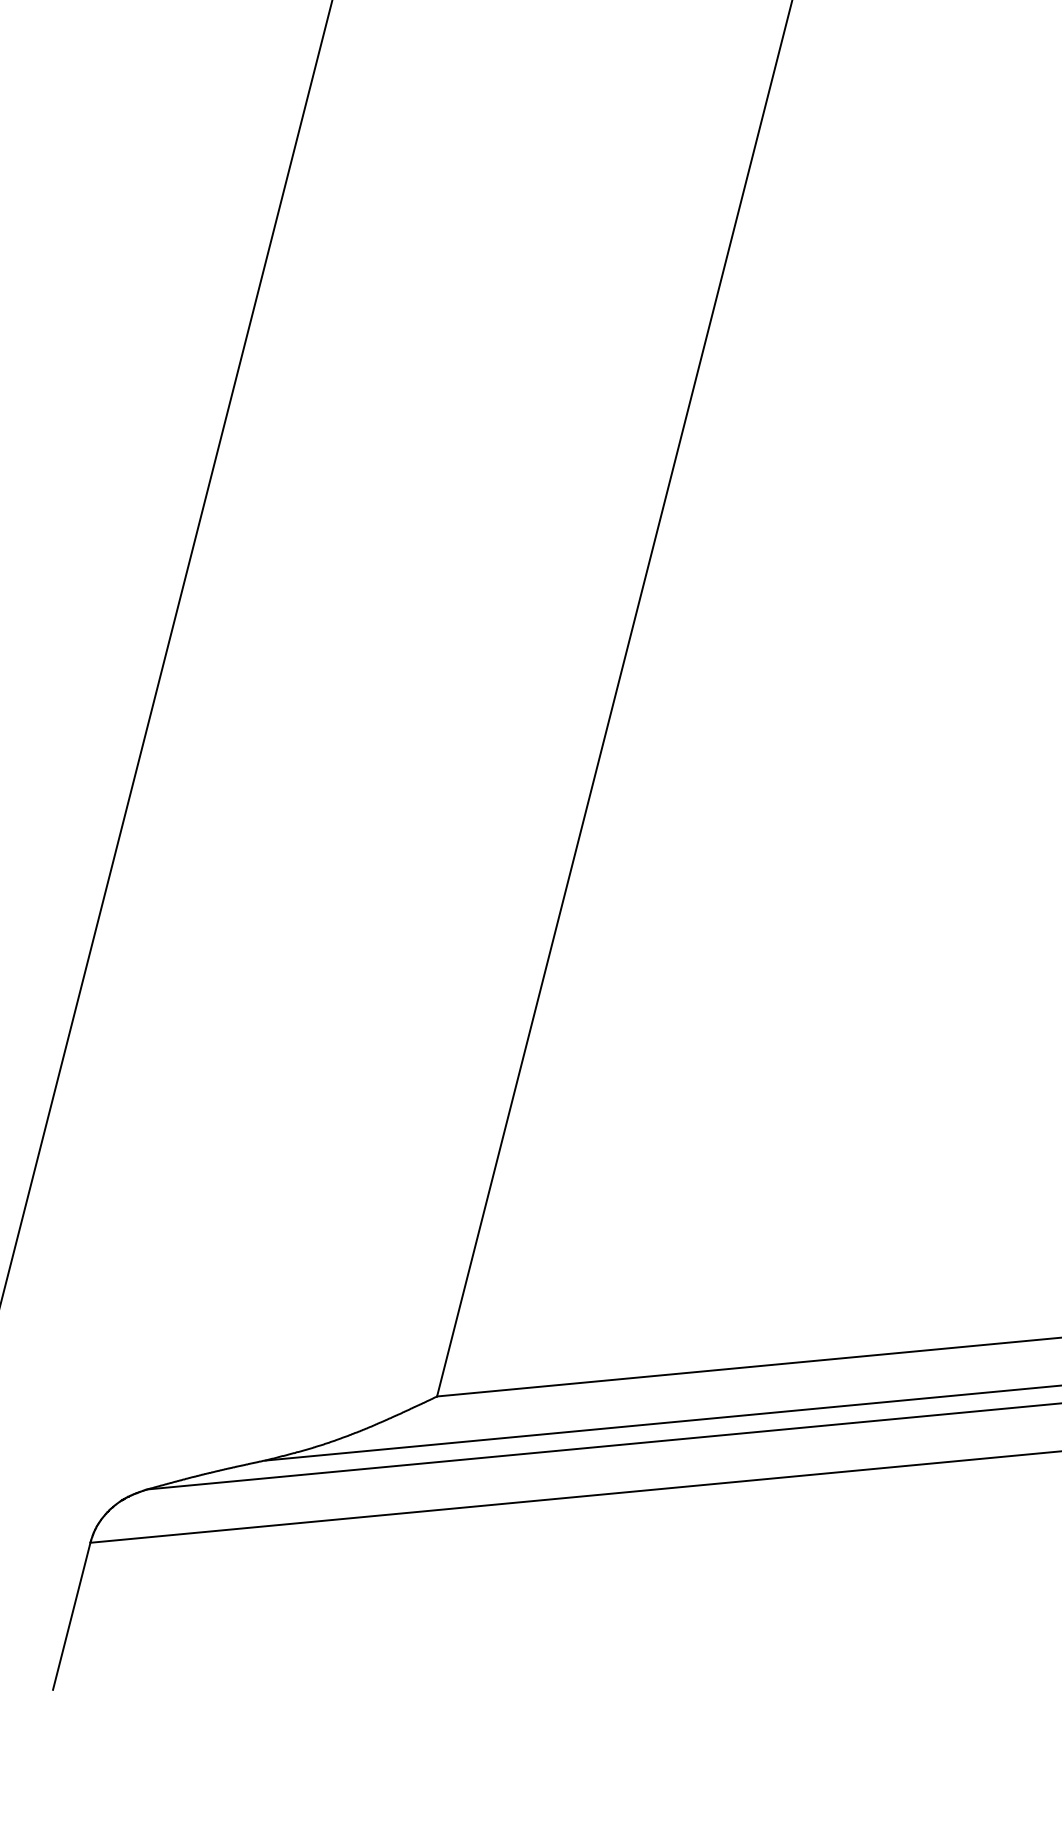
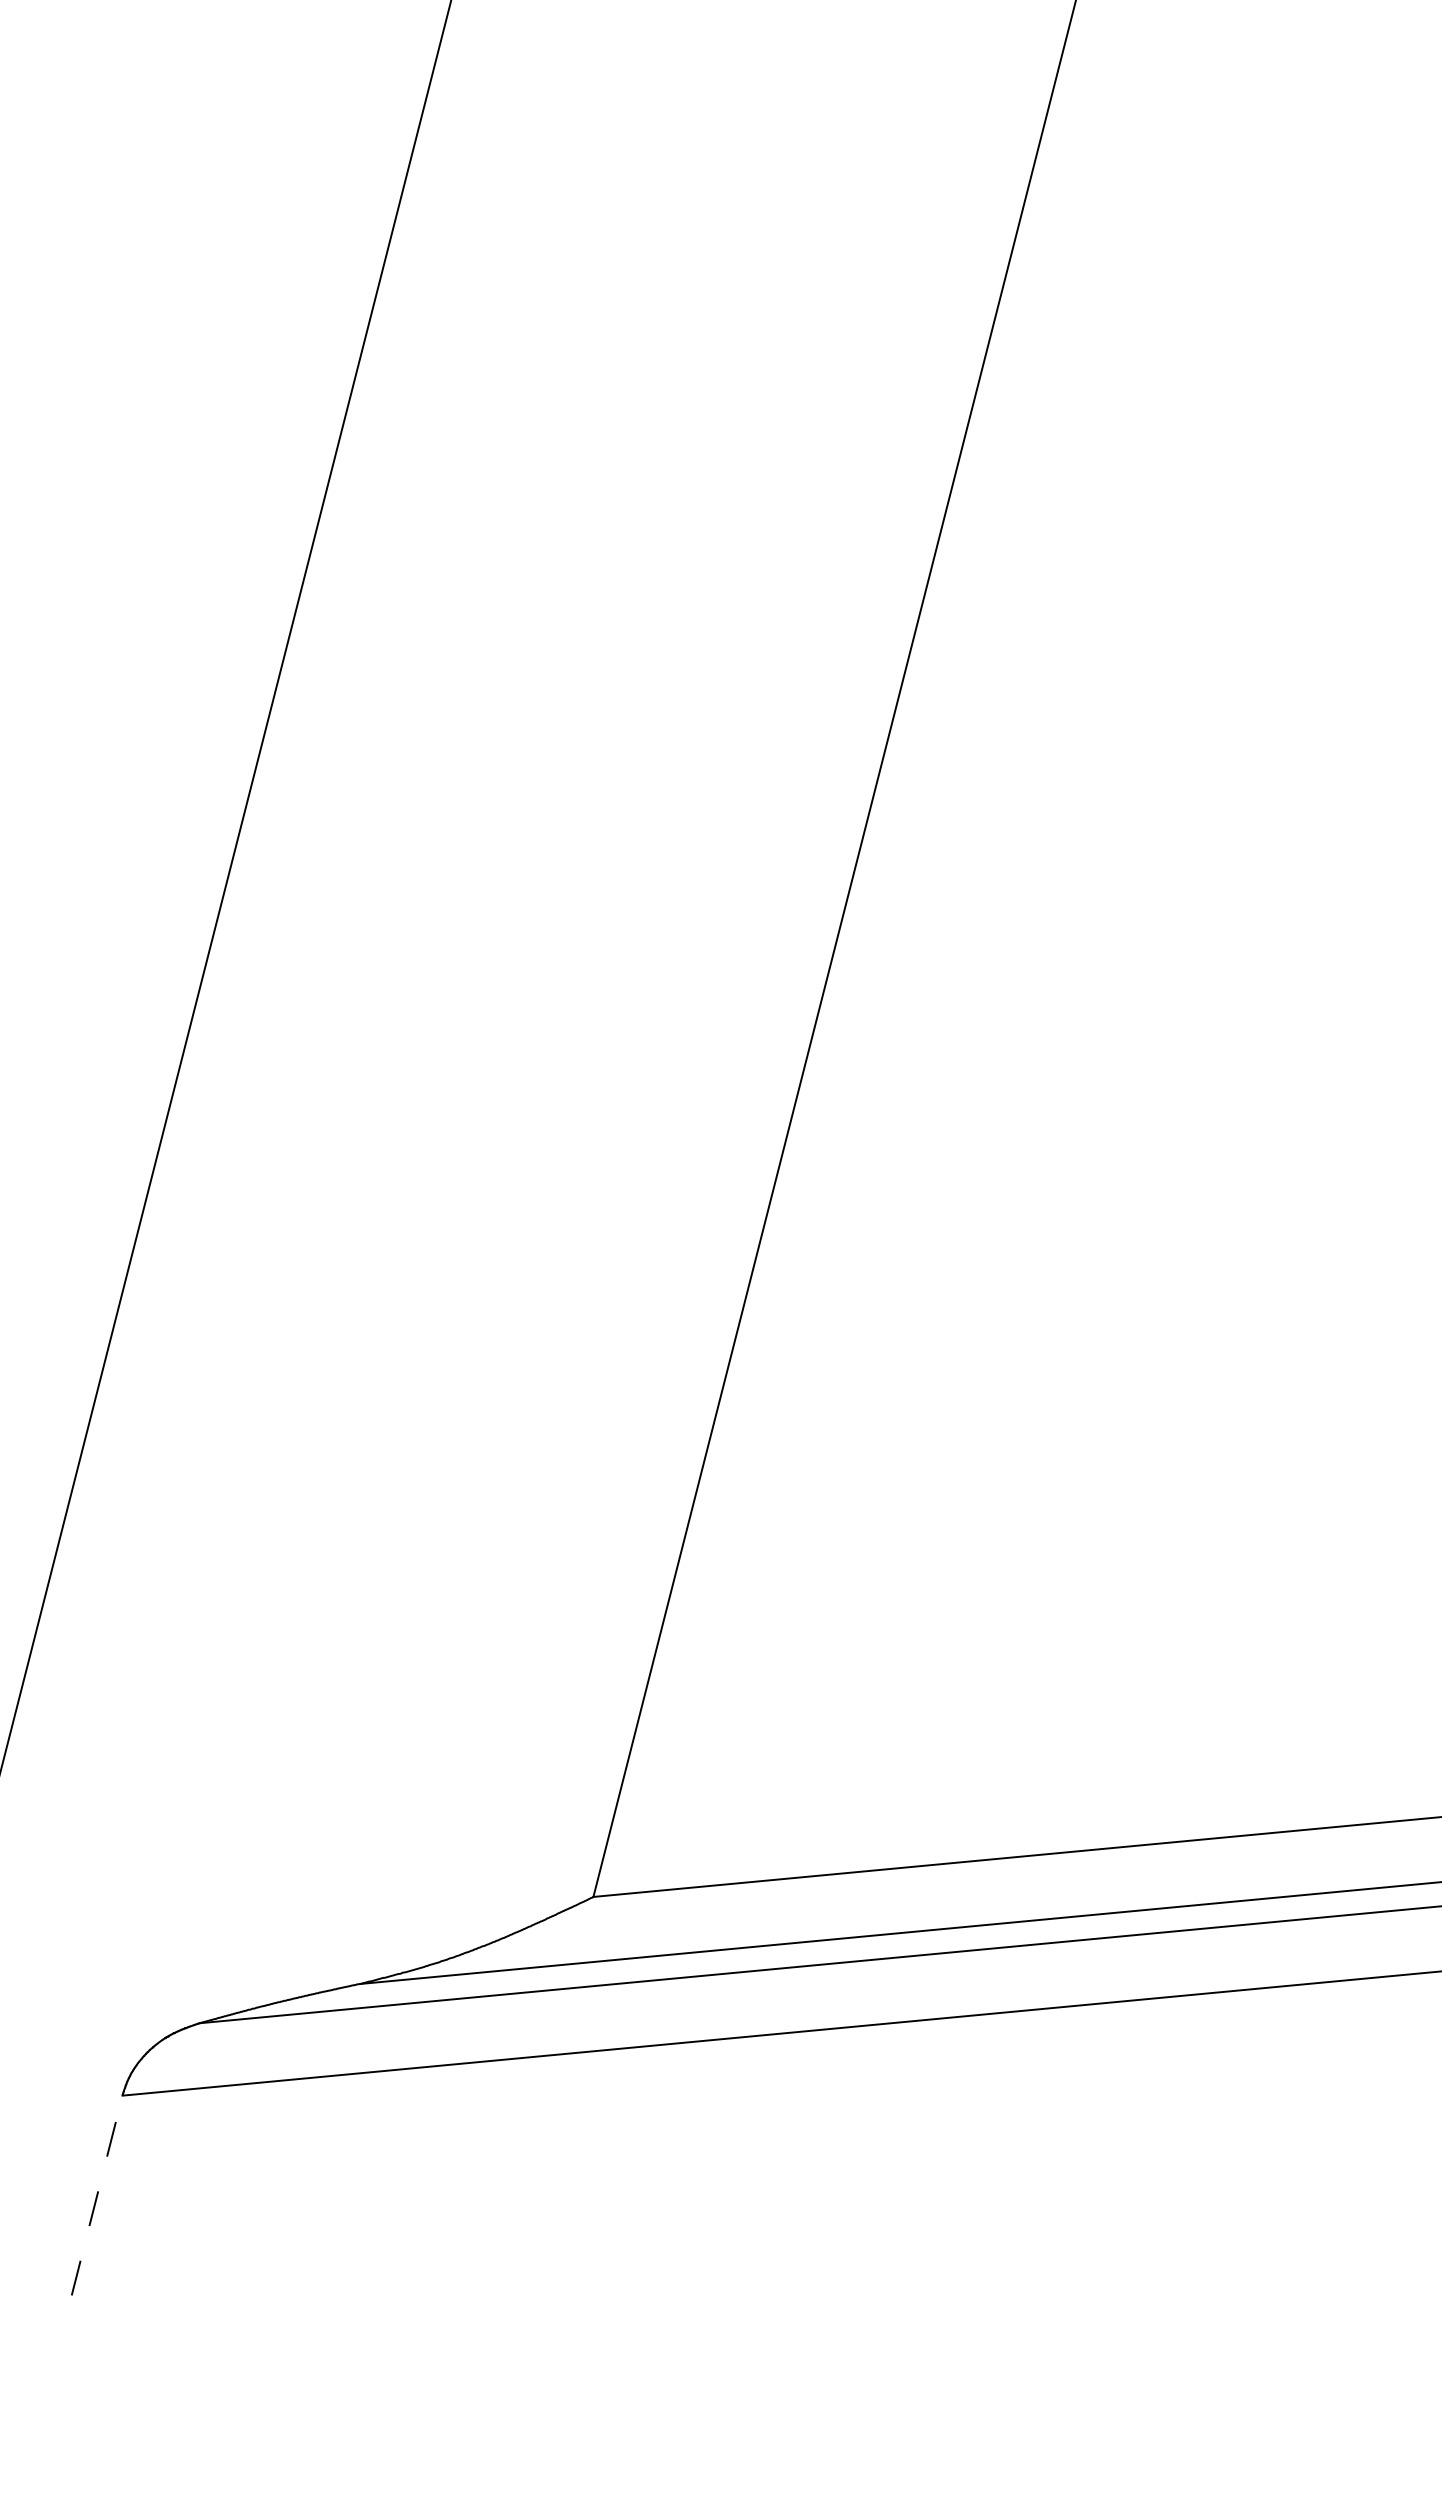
line: (71, 1616) -> (97, 2195), solid -> dashed

